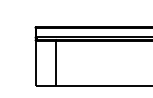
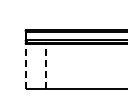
line: (35, 62) -> (25, 65), solid -> dashed
line: (56, 62) -> (46, 65), solid -> dashed

